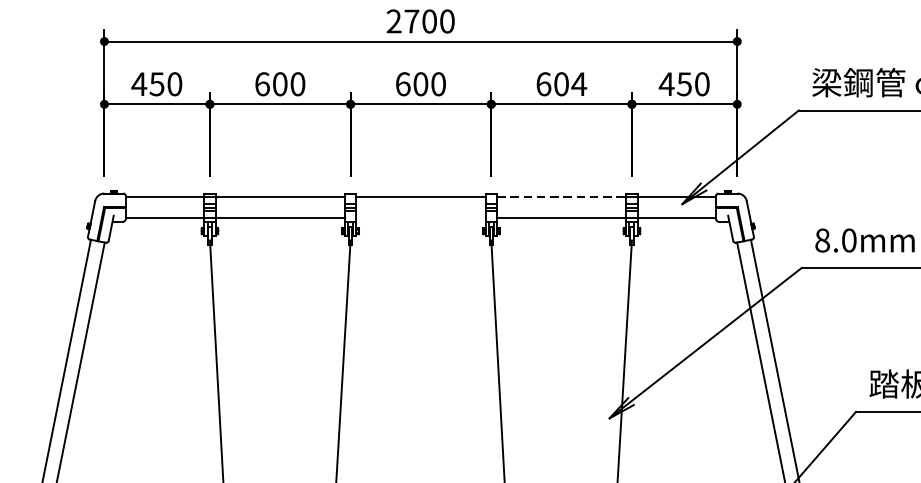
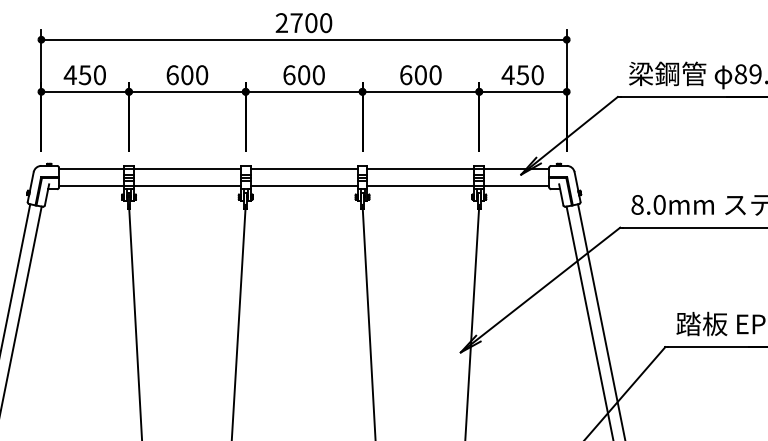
text: (579, 84) -> (435, 75), 604 -> 600
line: (561, 196) -> (420, 168), dashed -> solid
line: (420, 218) -> (303, 186), added

